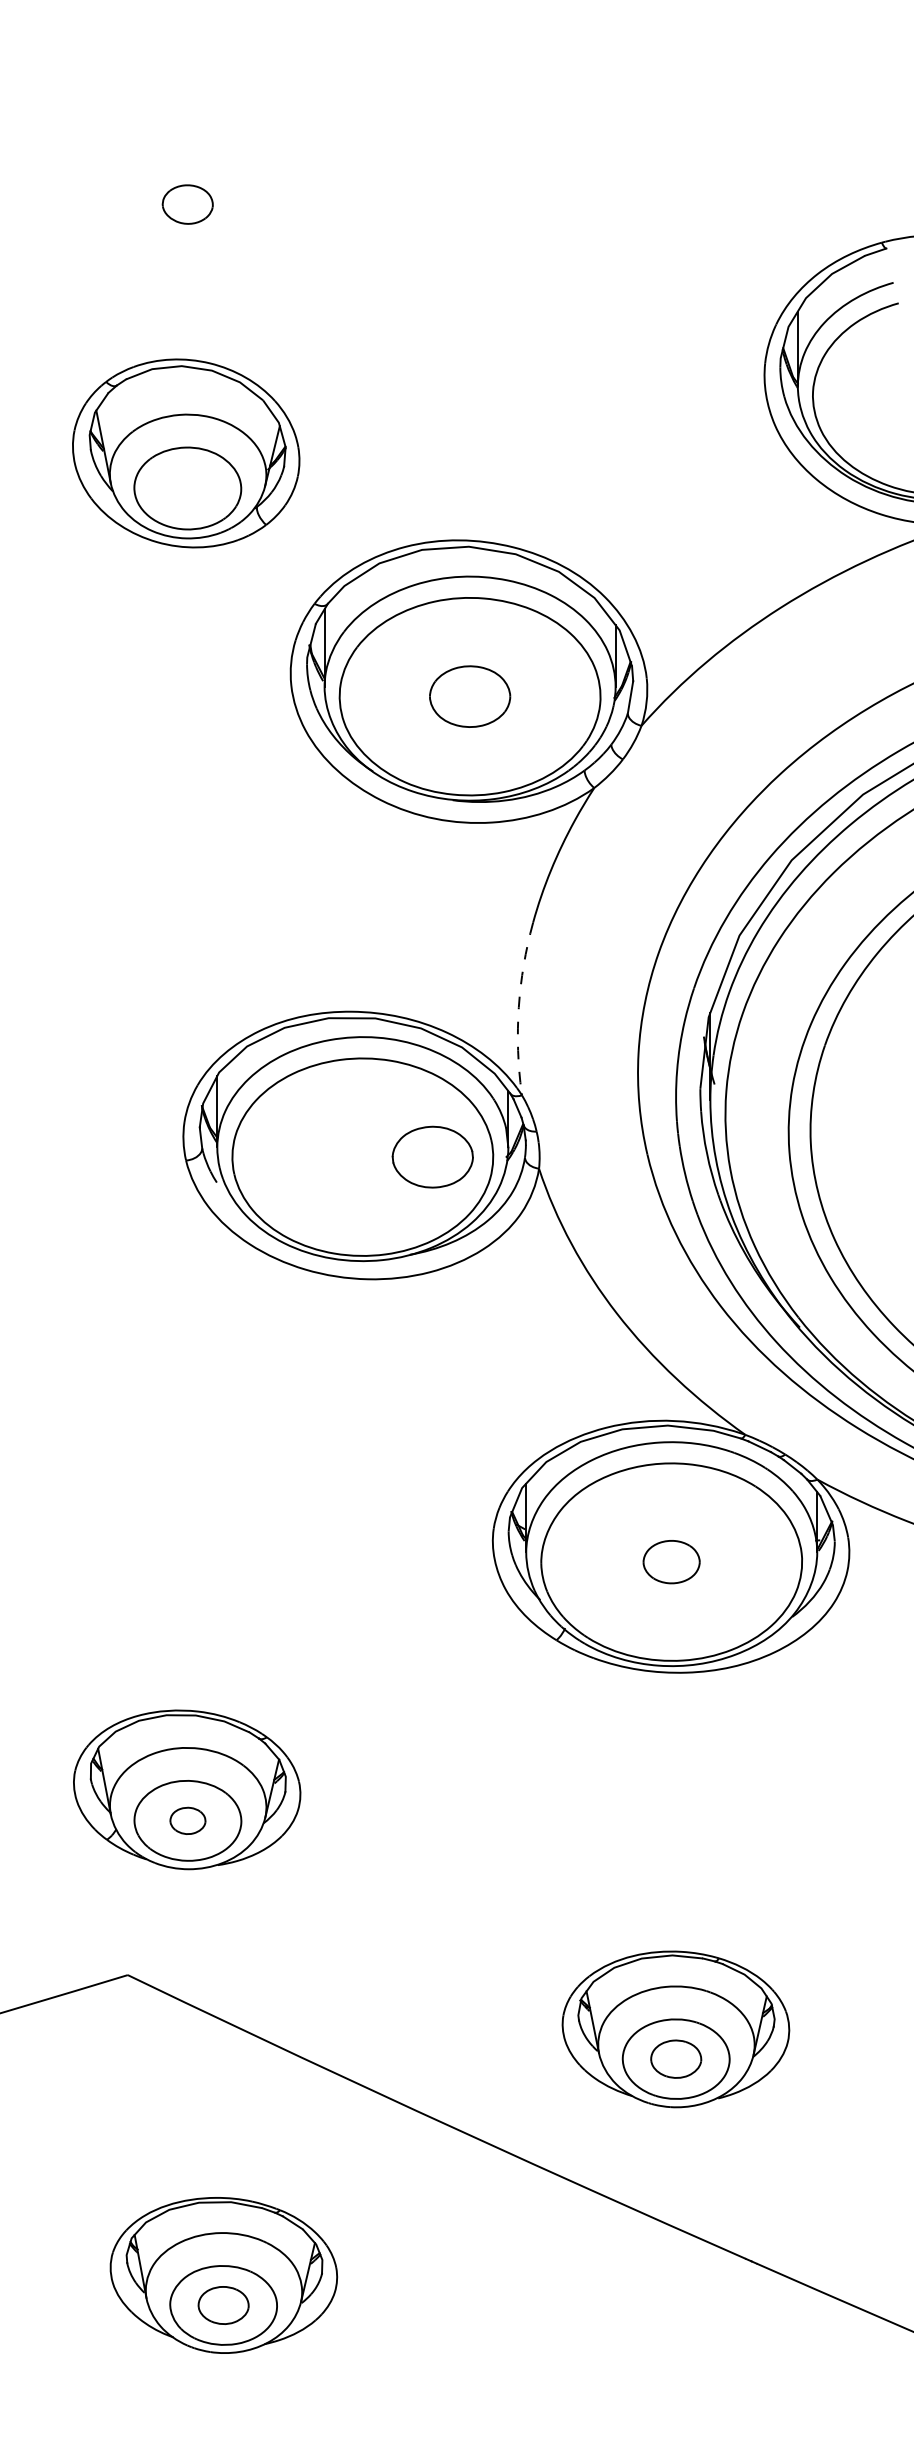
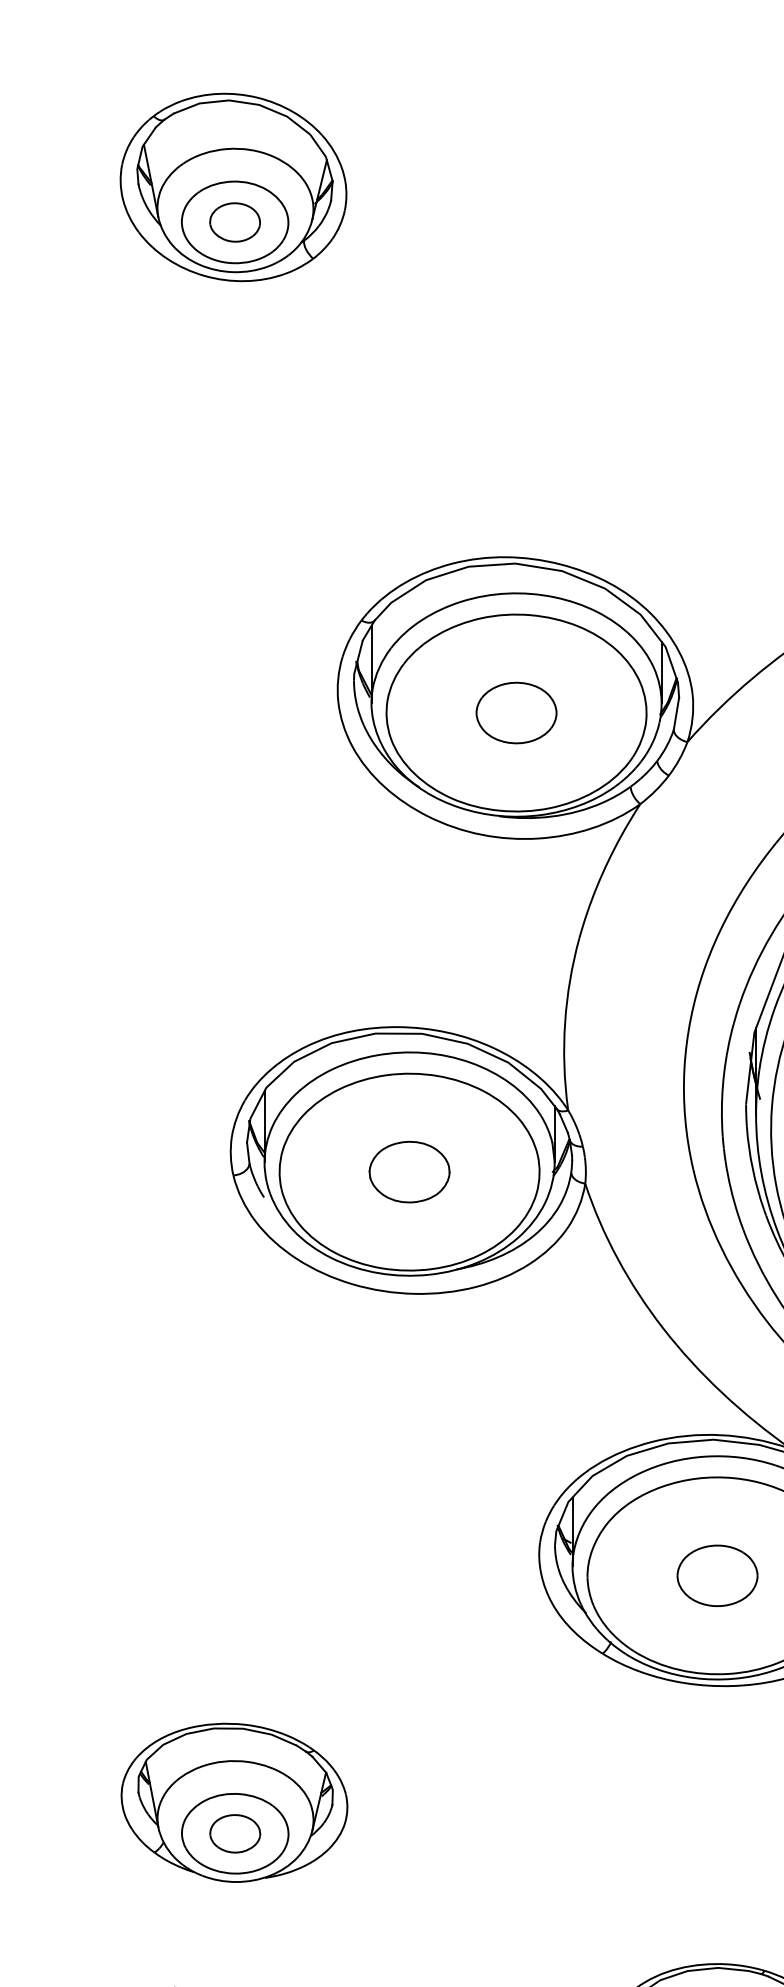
part: (186, 453) -> (233, 187), moved
arc: (518, 1007) -> (564, 1022), dashed -> solid
part: (432, 1156) -> (409, 1171), moved
part: (671, 1561) -> (717, 1575), size x1.43
part: (187, 1820) -> (234, 1833), size x1.43

